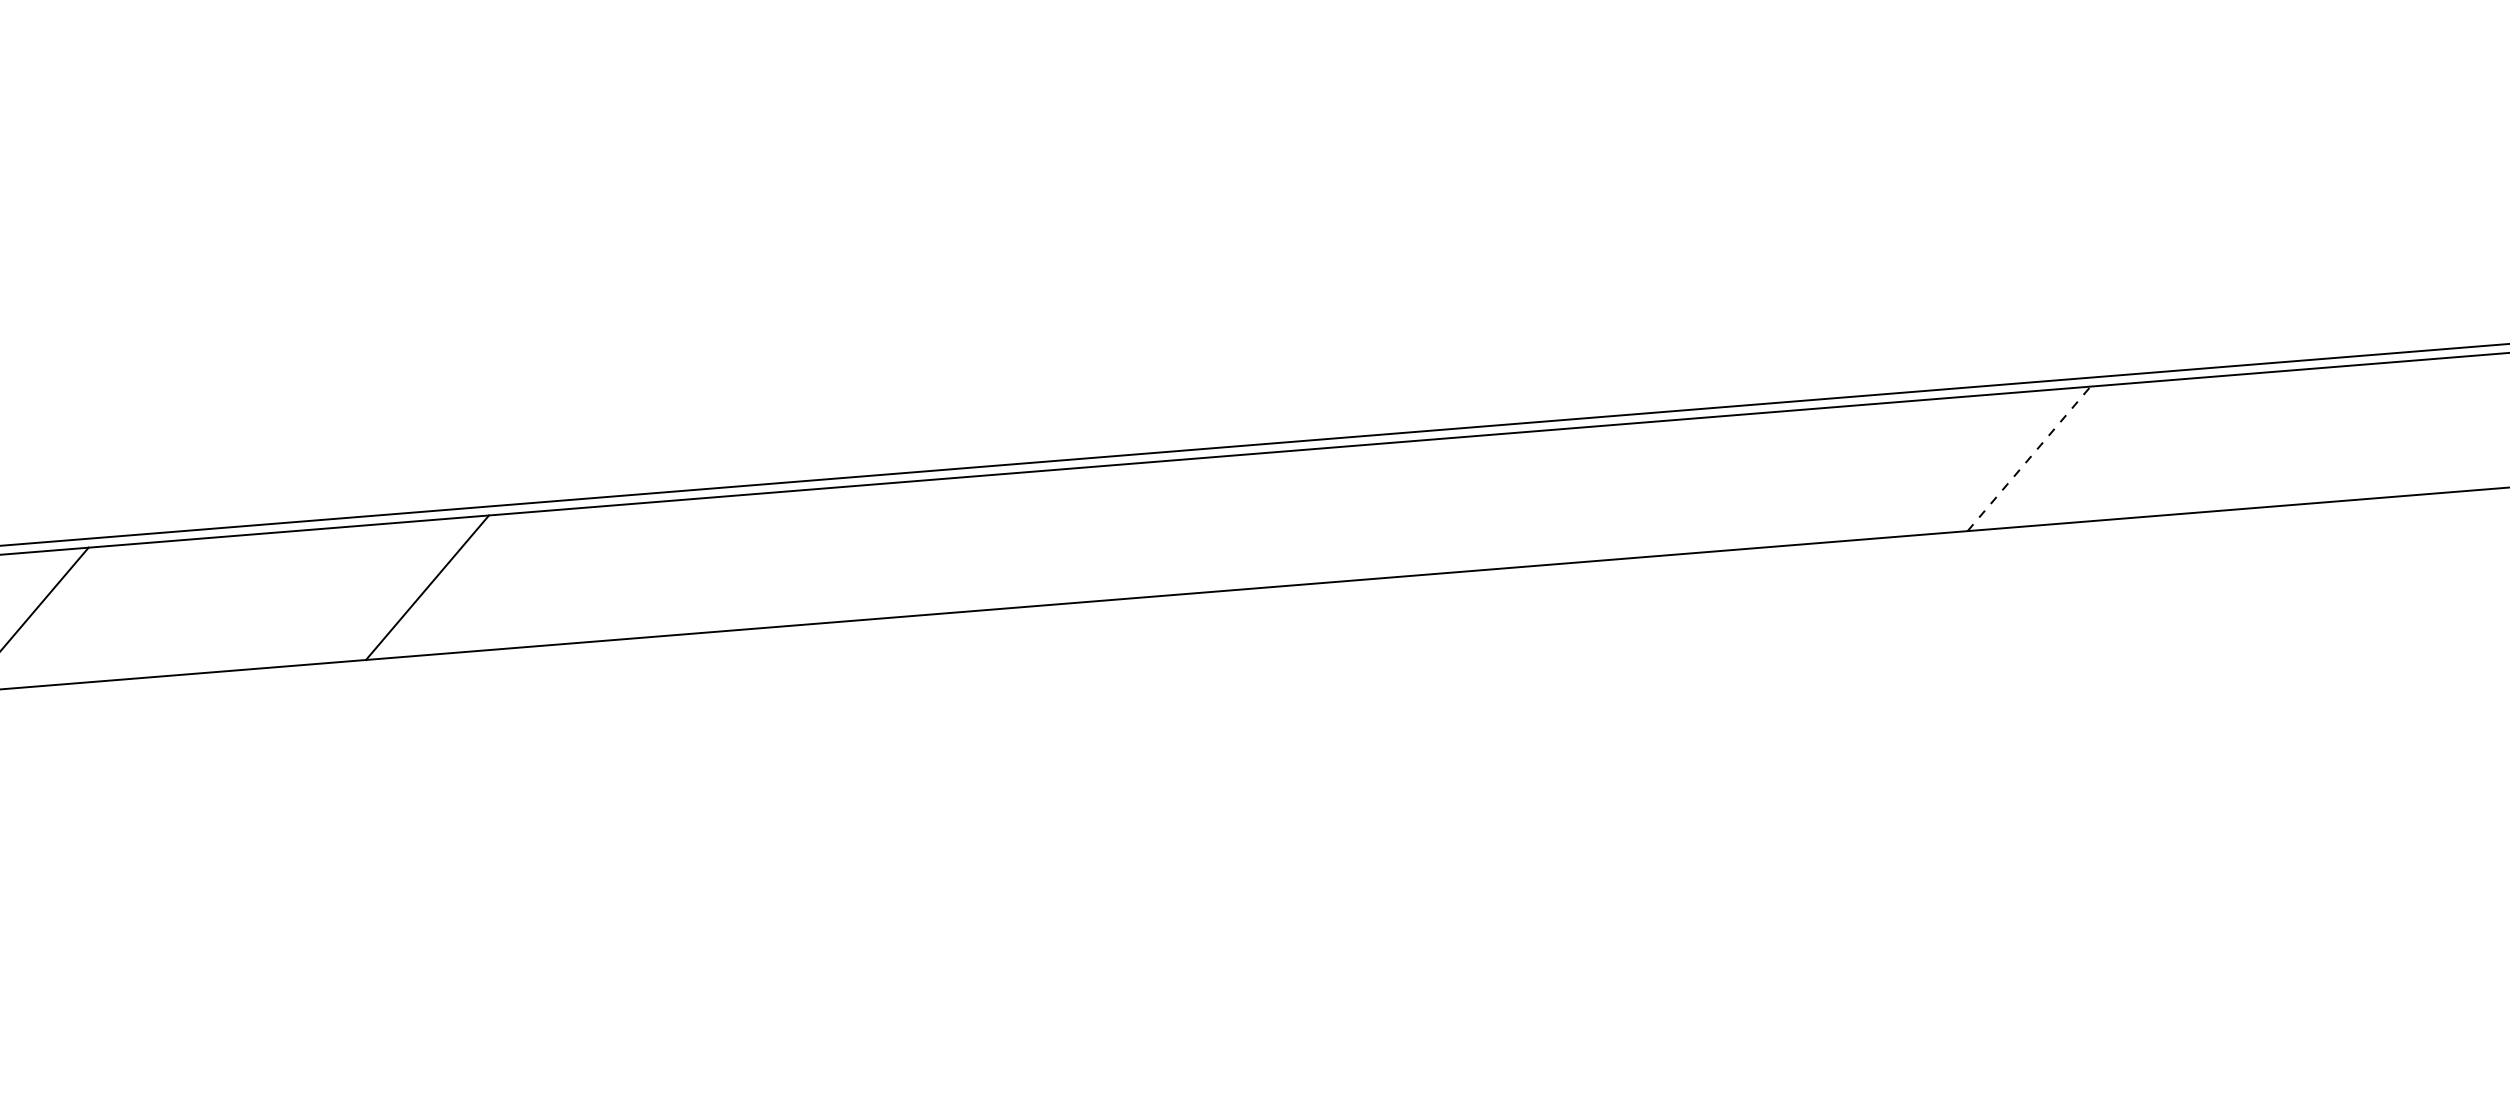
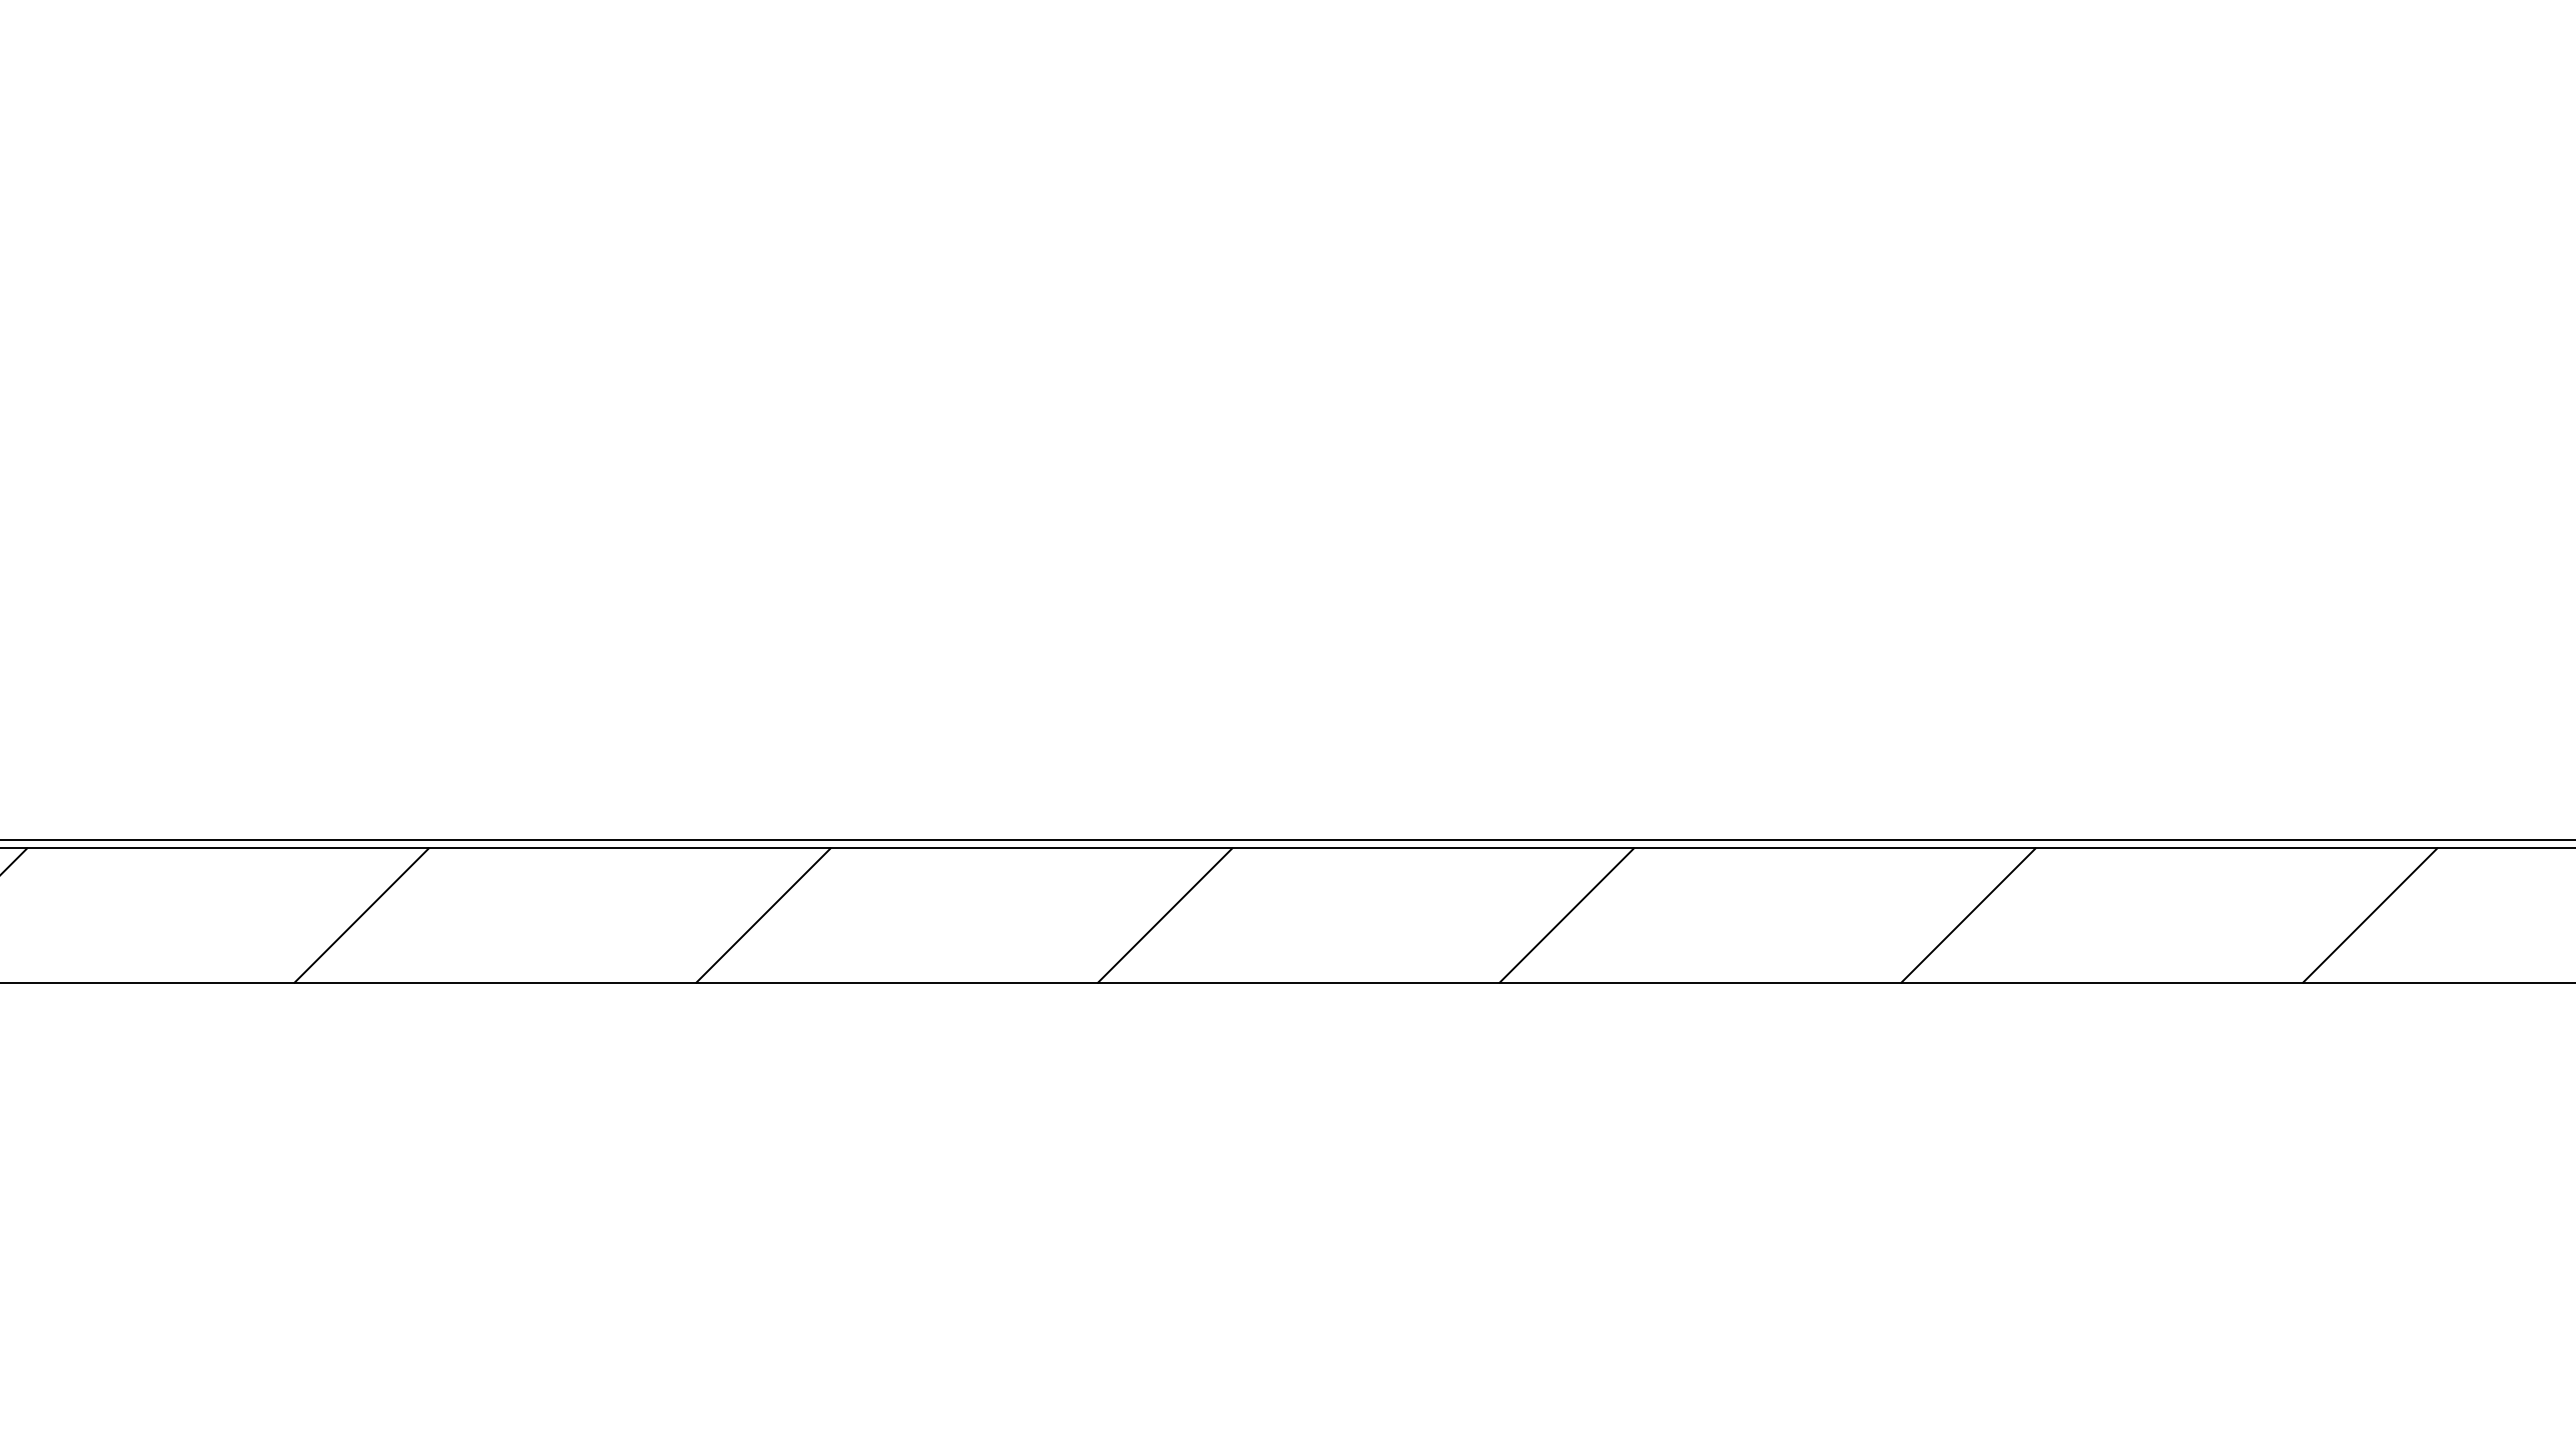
line: (2429, 426) -> (2370, 915), added
line: (2029, 458) -> (1968, 915), dashed -> solid
line: (1628, 491) -> (1566, 915), added
line: (1228, 523) -> (1165, 915), added
line: (828, 555) -> (763, 915), added

